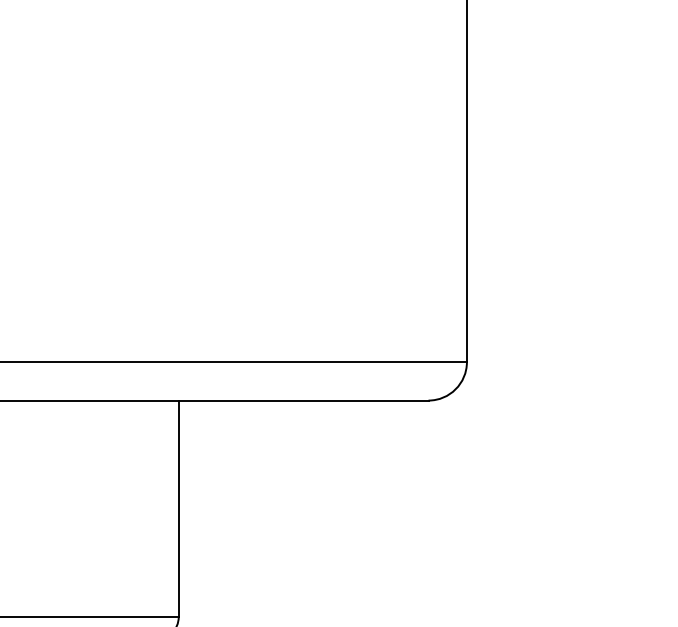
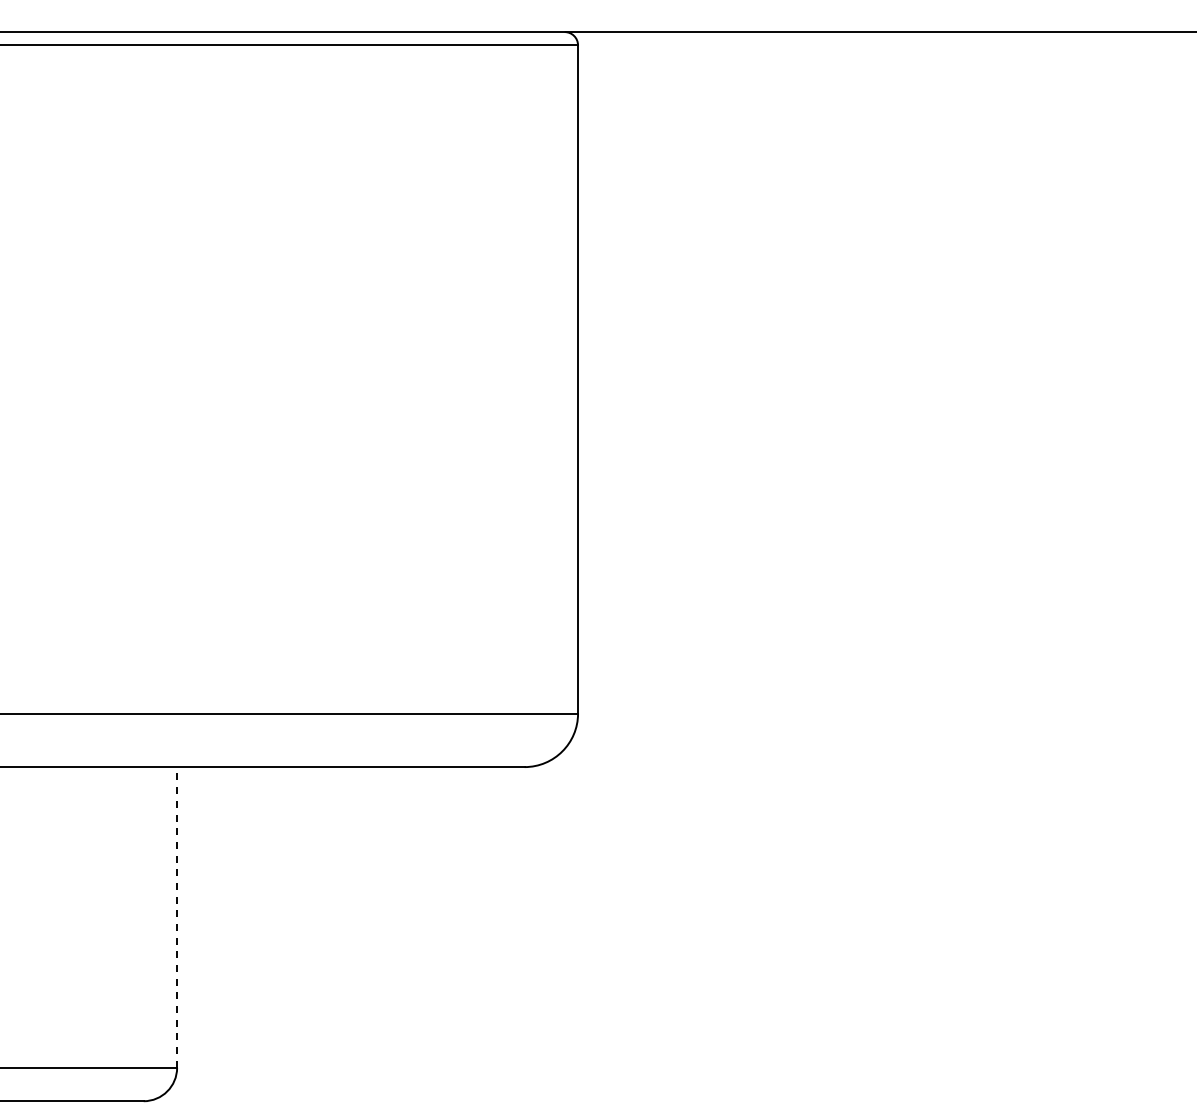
line: (179, 507) -> (177, 916), solid -> dashed

